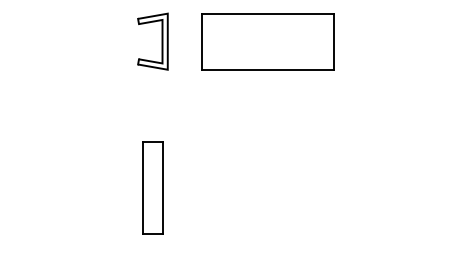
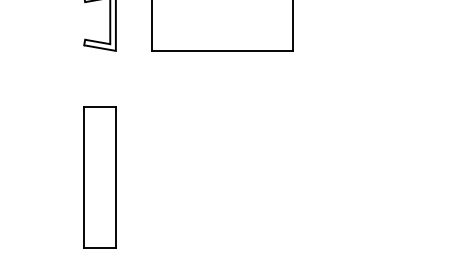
part: (152, 187) -> (99, 176), size x1.43

